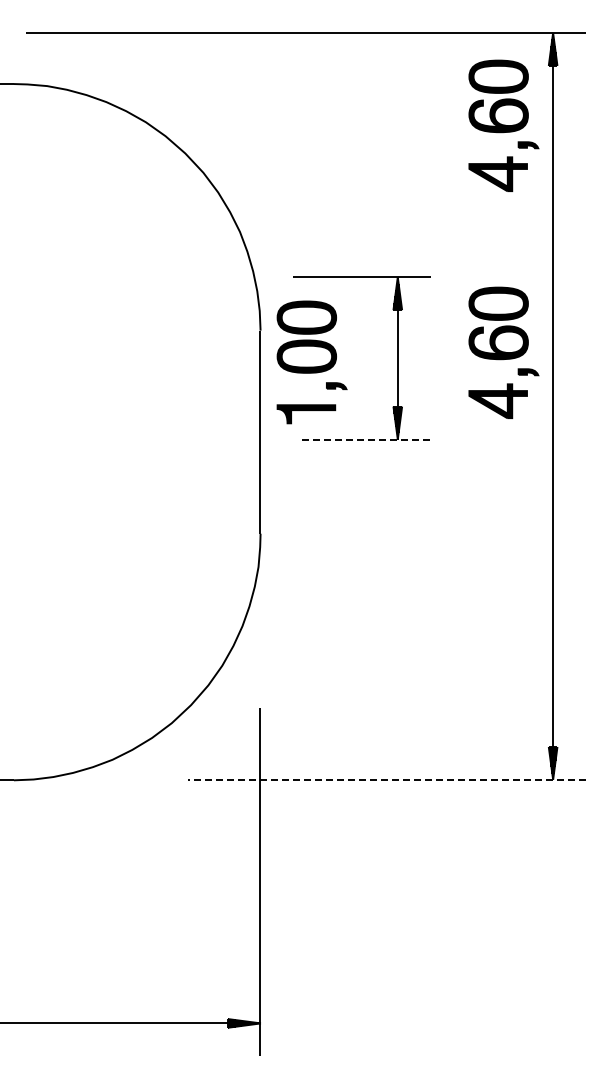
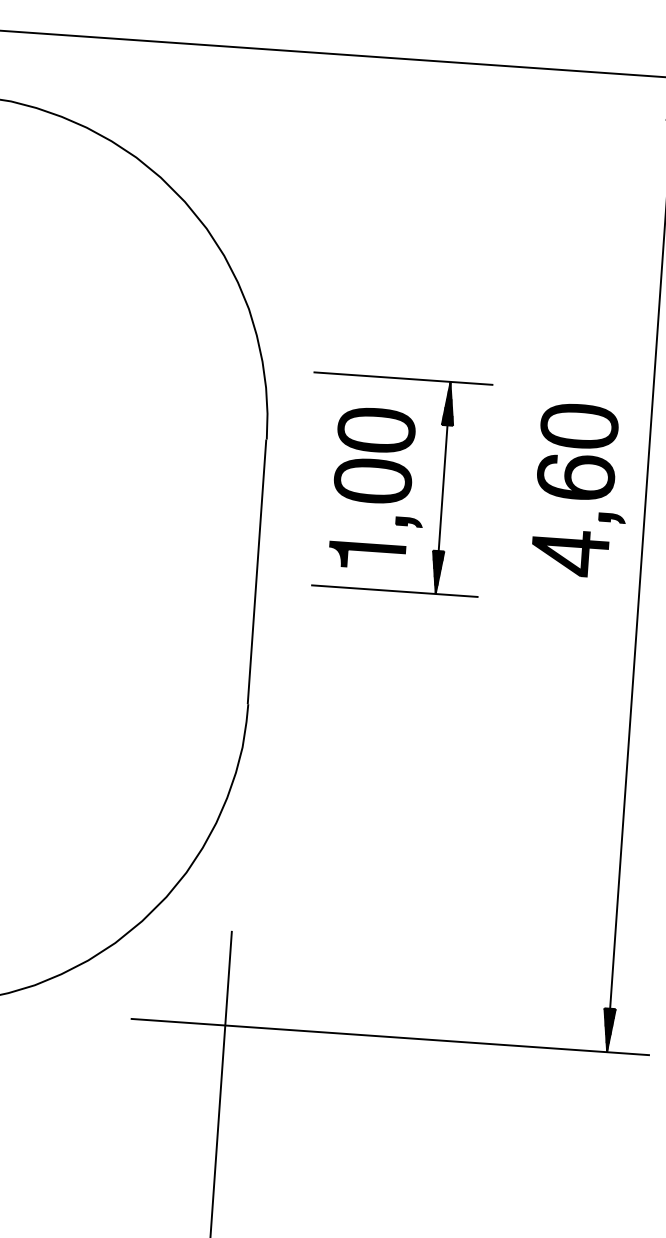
part: (503, 125) -> (602, 194), removed
part: (311, 362) -> (378, 489), moved
line: (366, 439) -> (394, 591), dashed -> solid
line: (386, 780) -> (389, 1037), dashed -> solid

